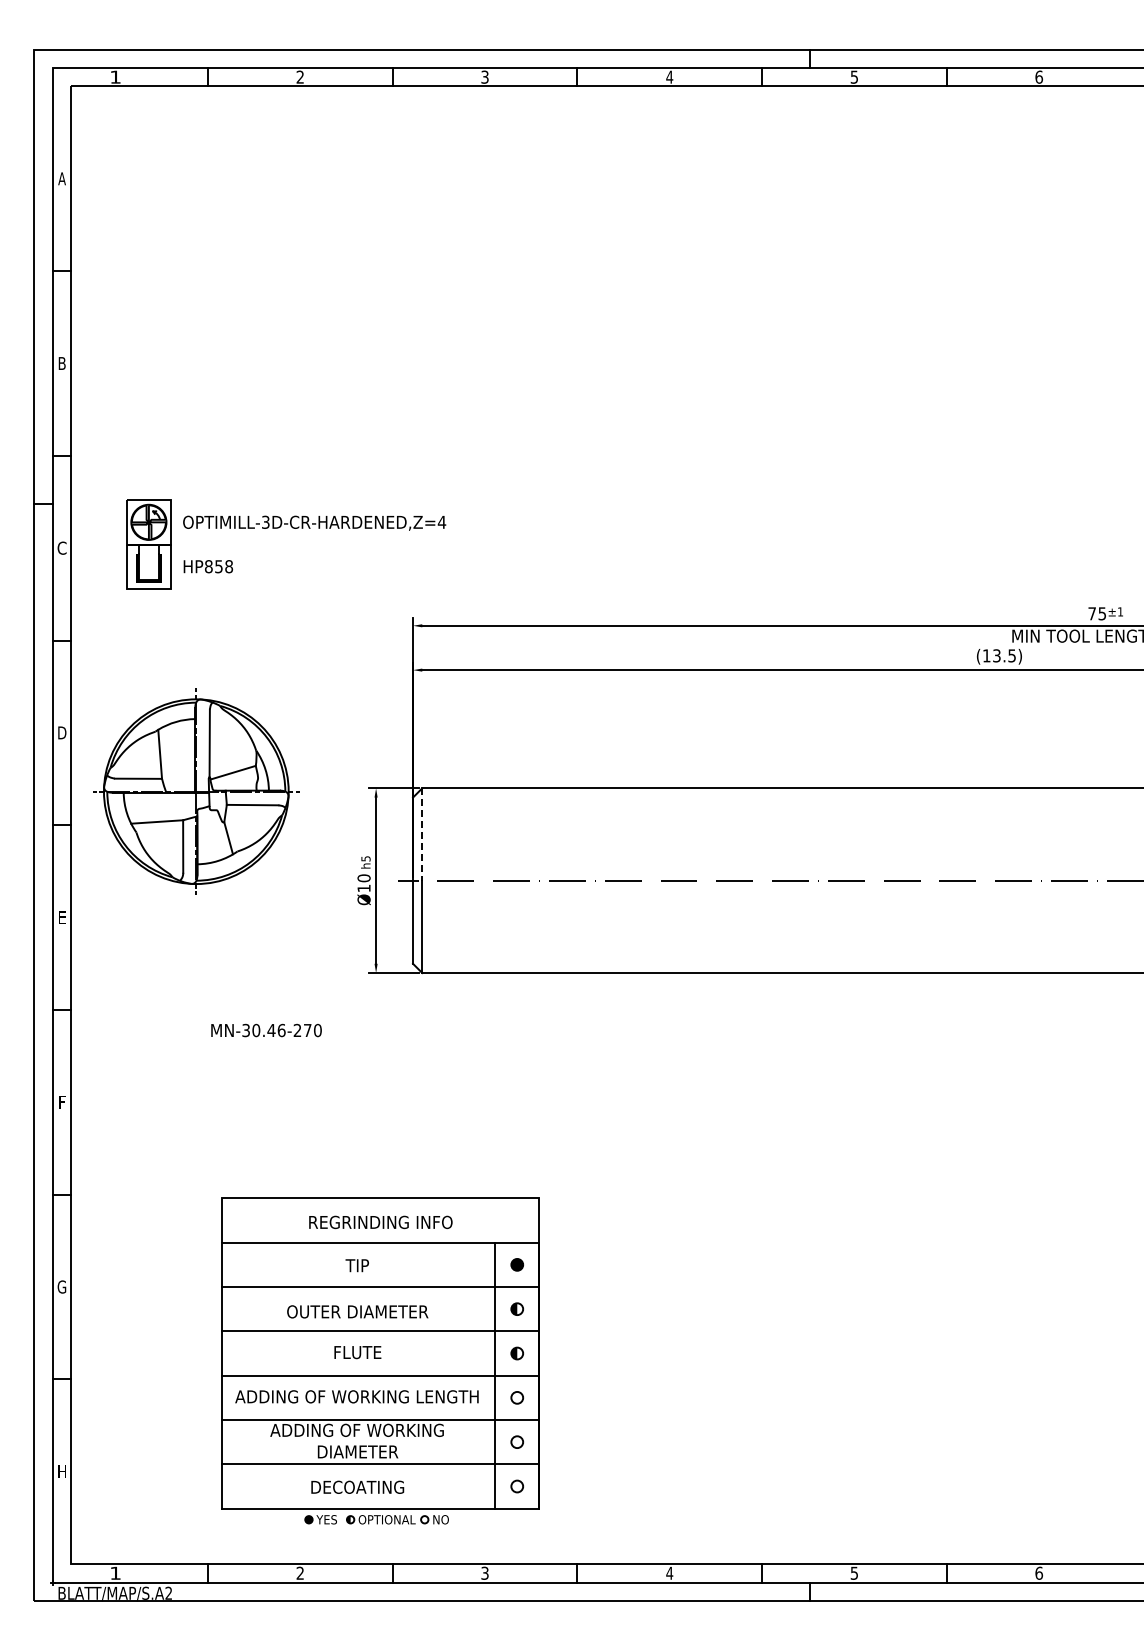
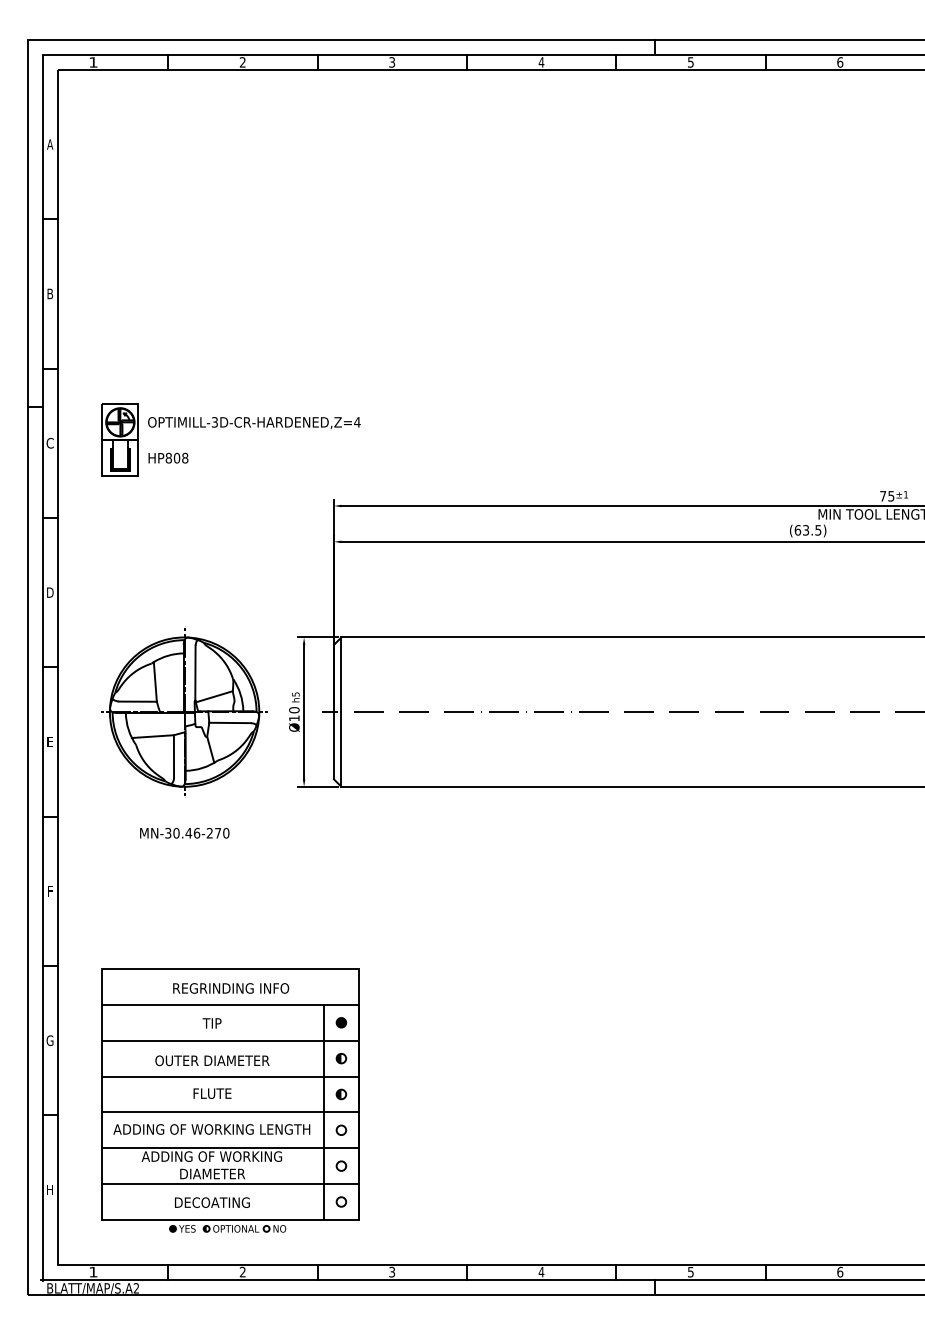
text: (218, 566) -> (176, 458), HP858 -> HP808
text: (986, 655) -> (797, 530), (13.5) -> (63.5)
part: (196, 791) -> (184, 711), moved
line: (422, 835) -> (341, 675), dashed -> solid
text: (266, 1030) -> (184, 833), moved
part: (380, 1360) -> (230, 1100), moved

